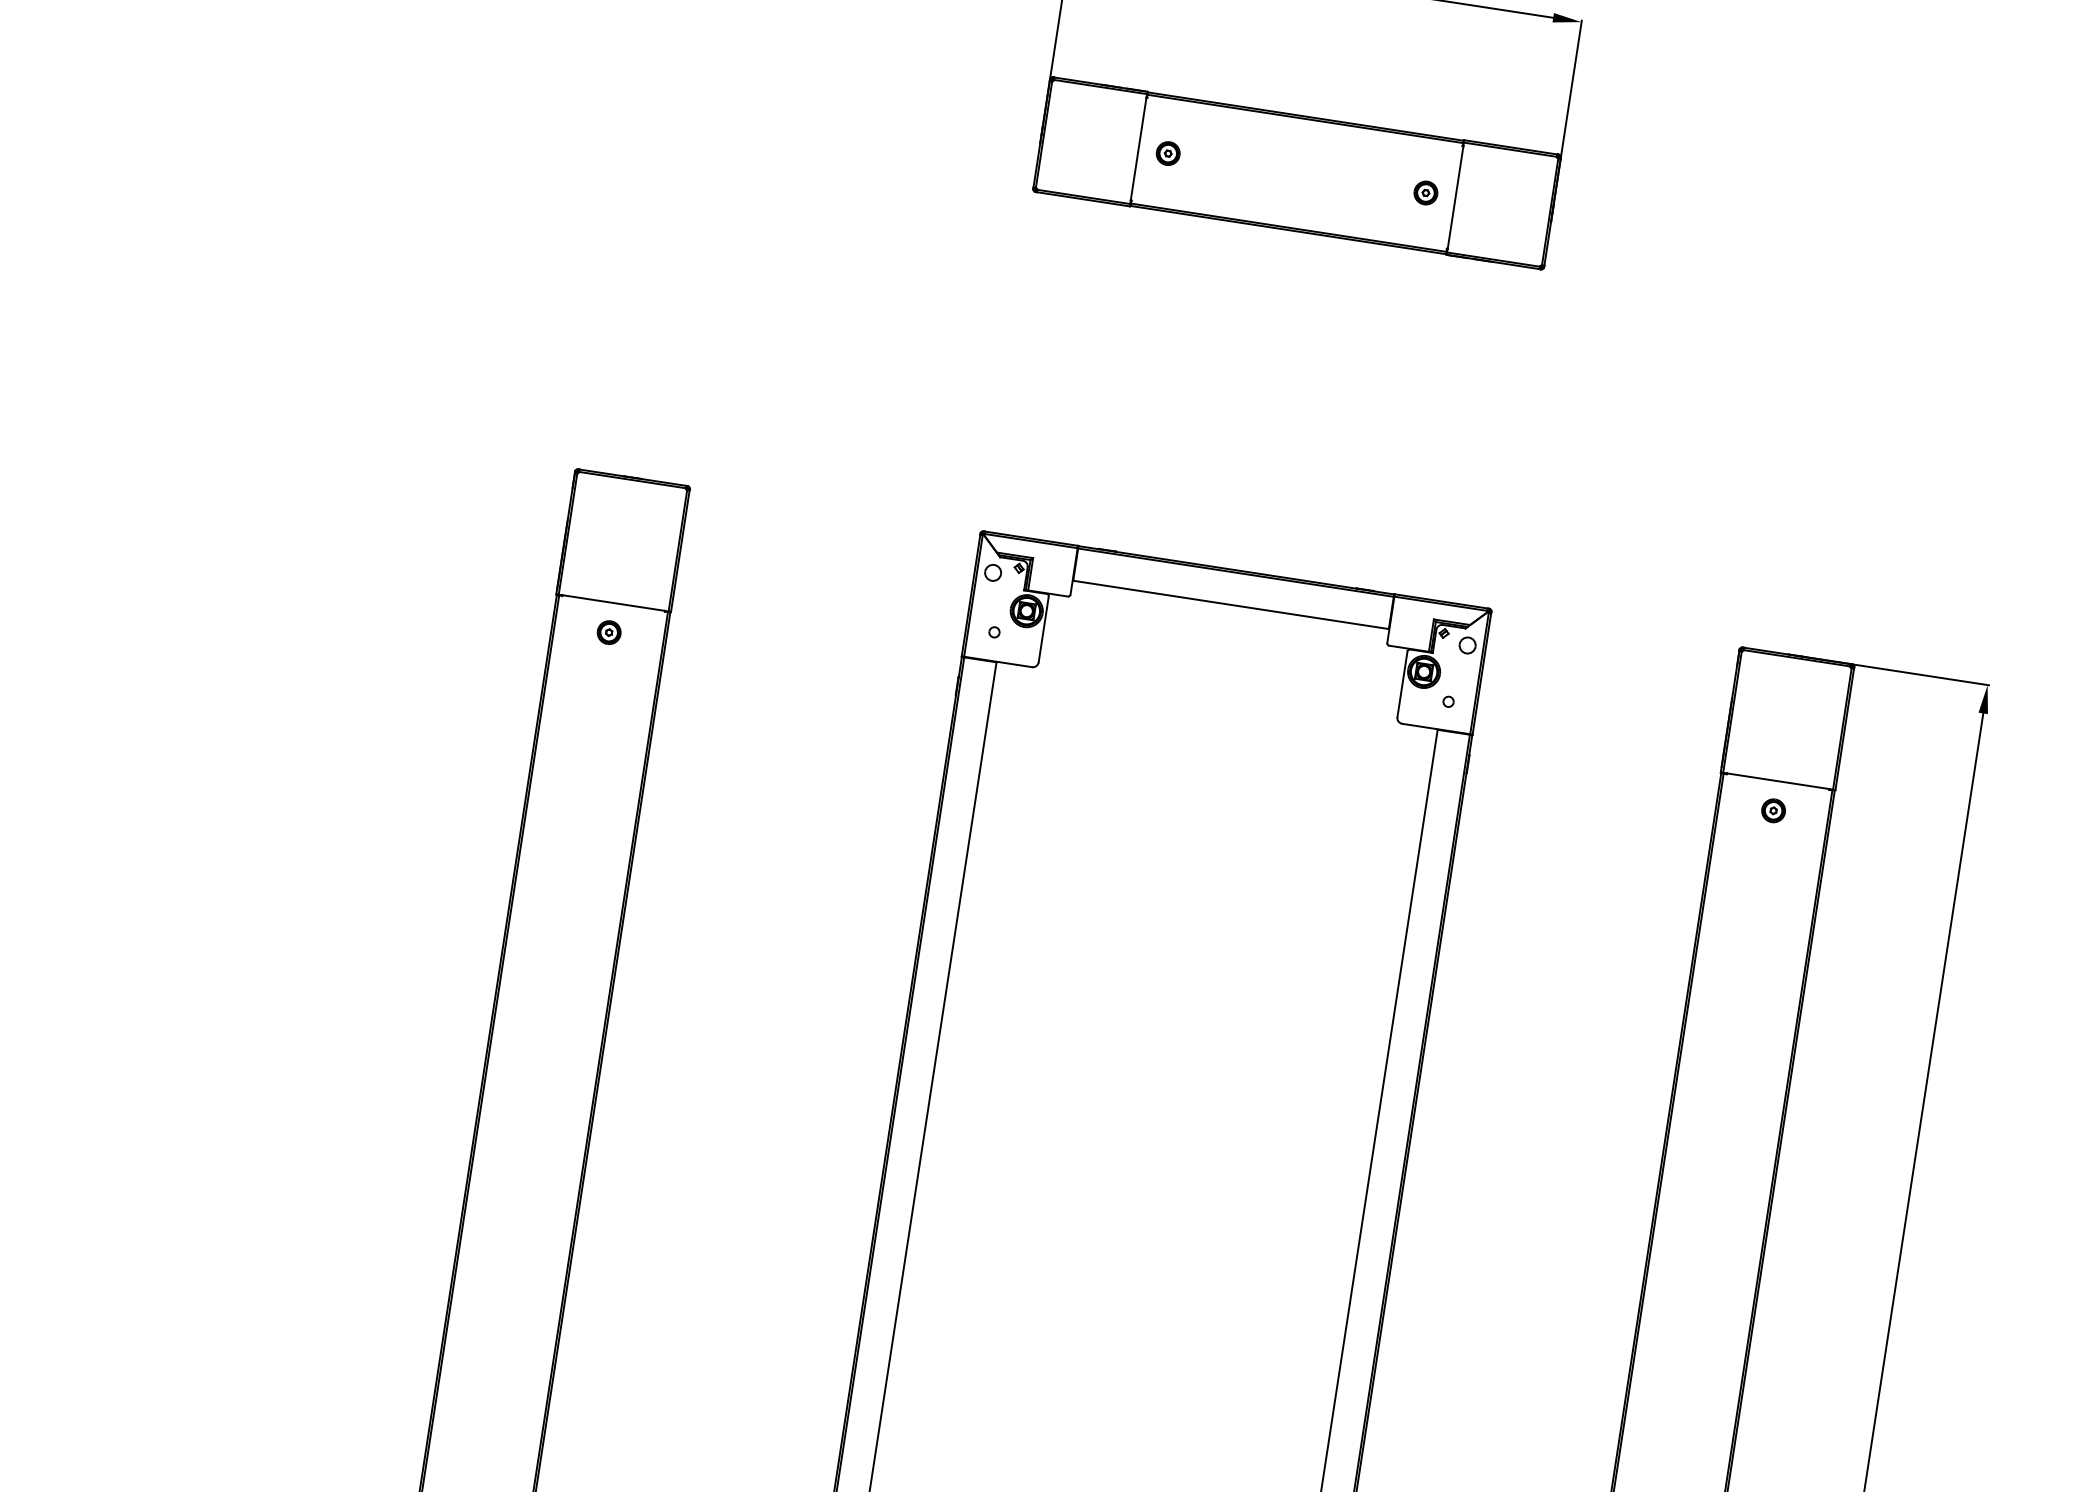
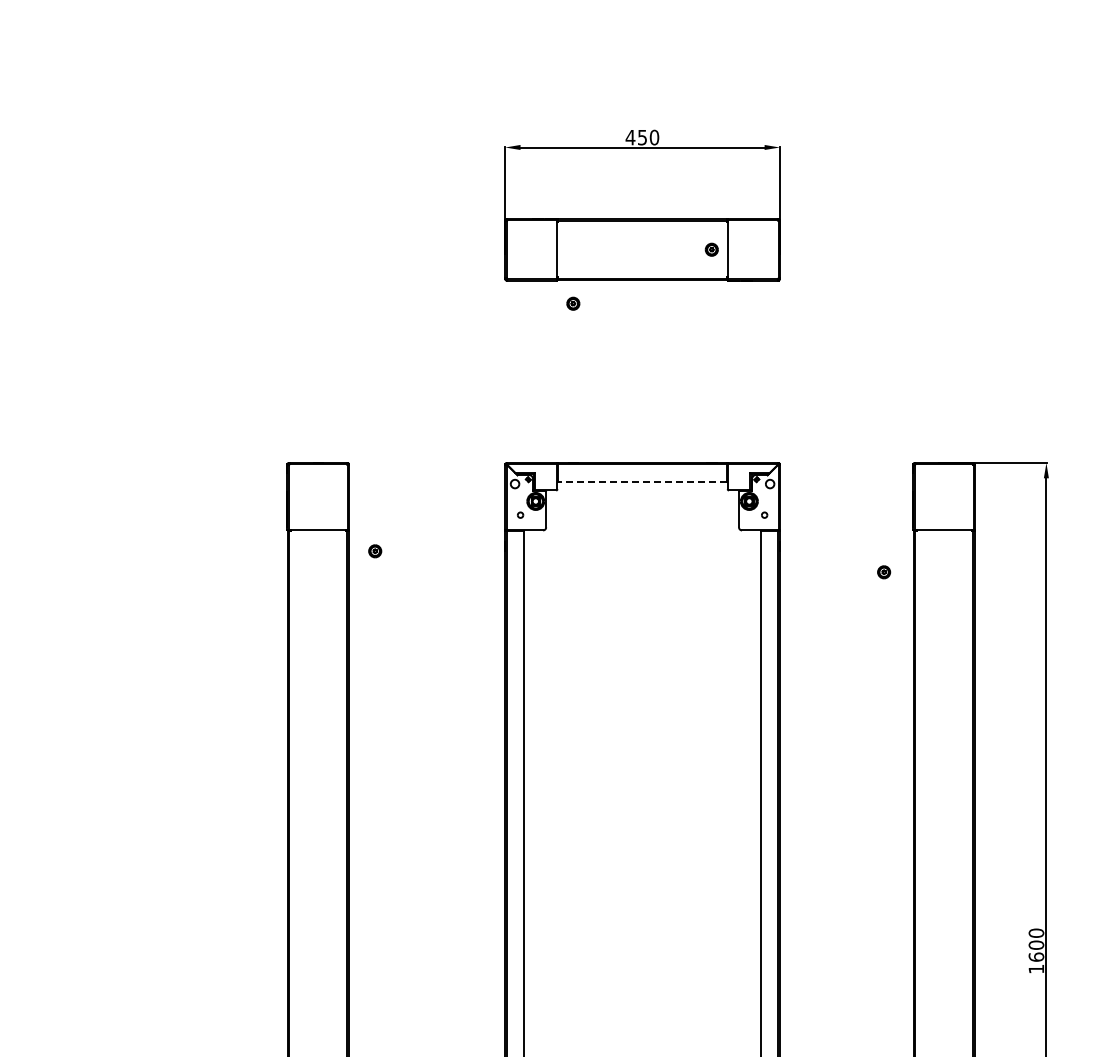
part: (1168, 153) -> (573, 303), moved
line: (1230, 604) -> (642, 481), solid -> dashed
part: (609, 633) -> (375, 551), moved
part: (1774, 811) -> (884, 572), moved

